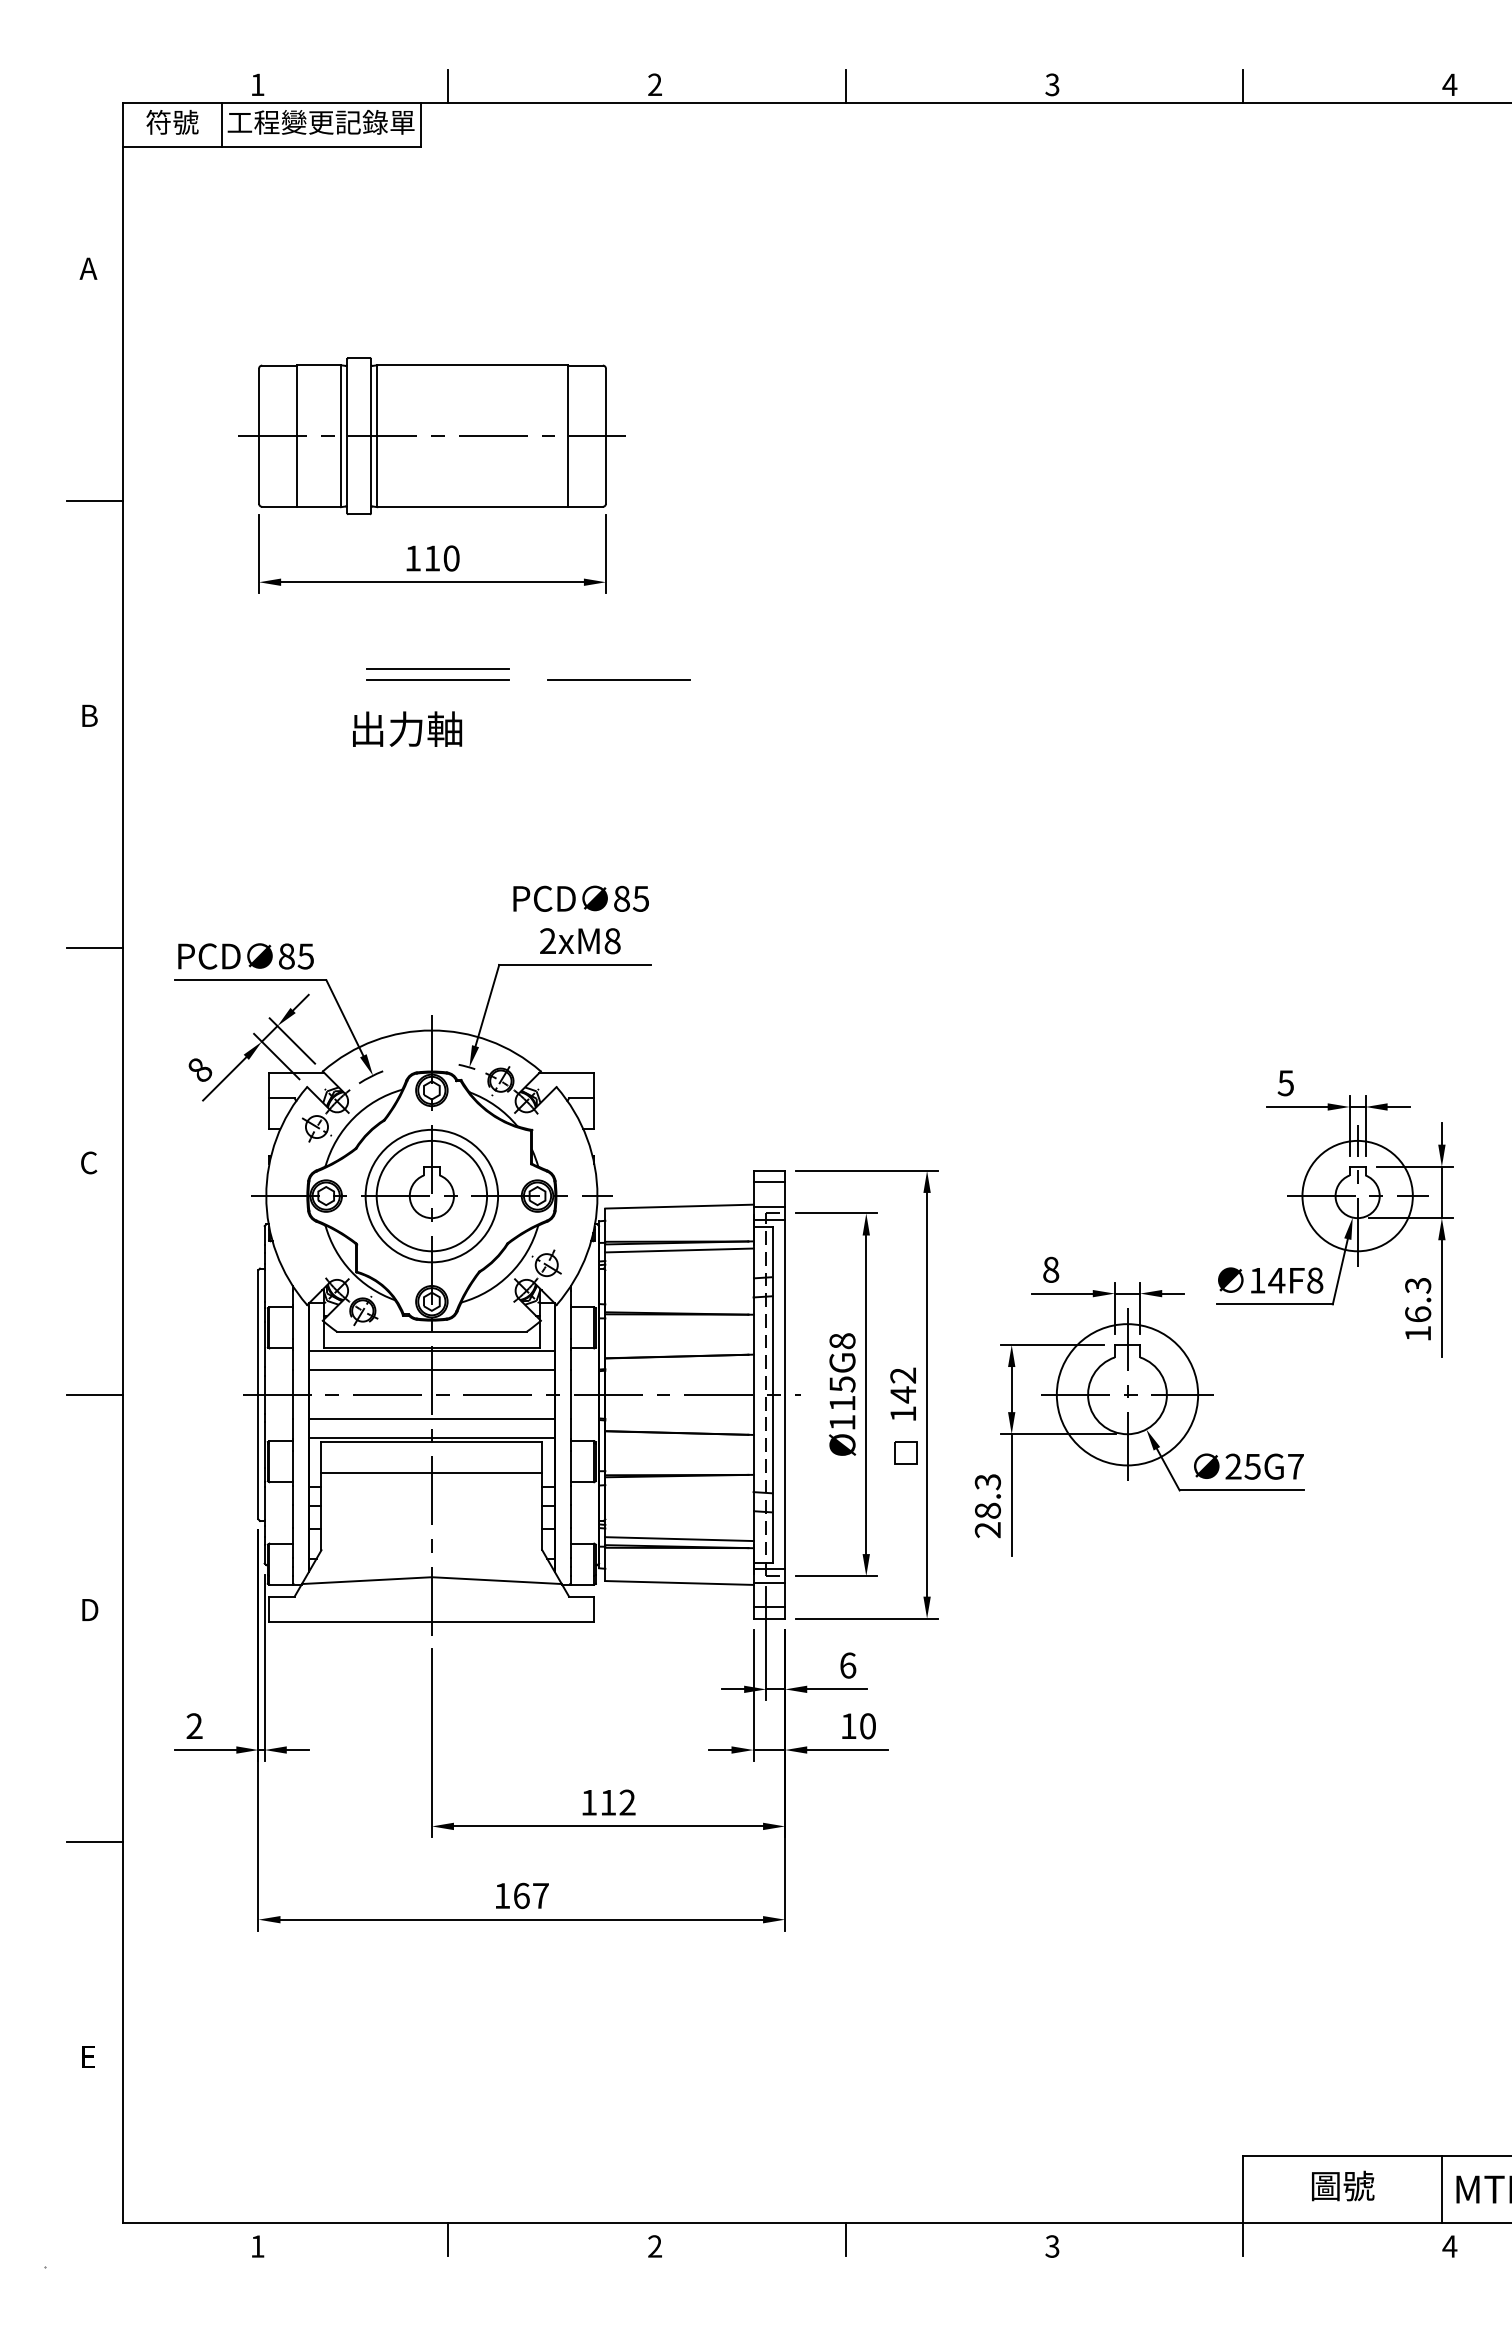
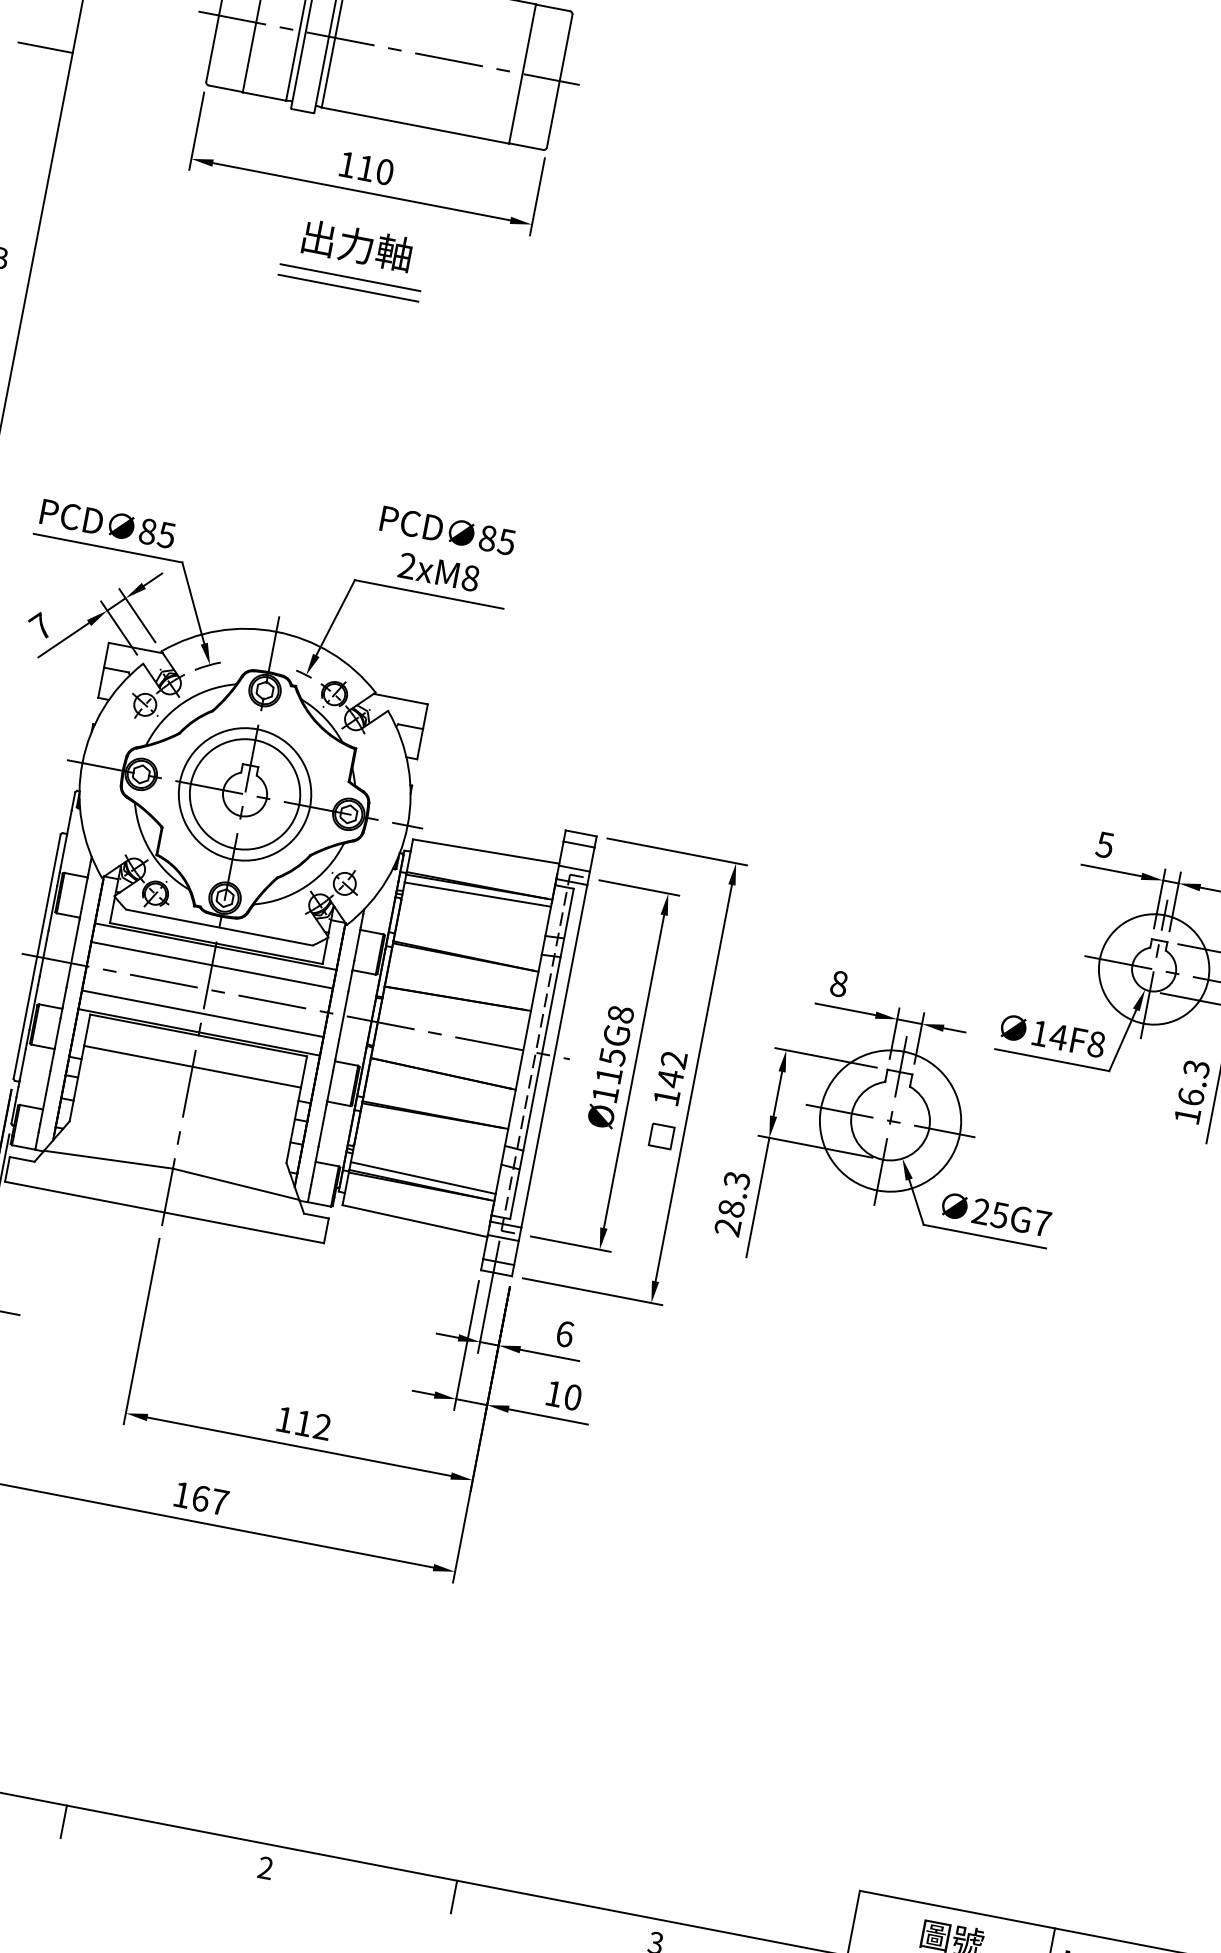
line: (618, 679) -> (526, 322), removed
text: (407, 728) -> (357, 245), moved
text: (198, 1068) -> (40, 624), 8 -> 7

